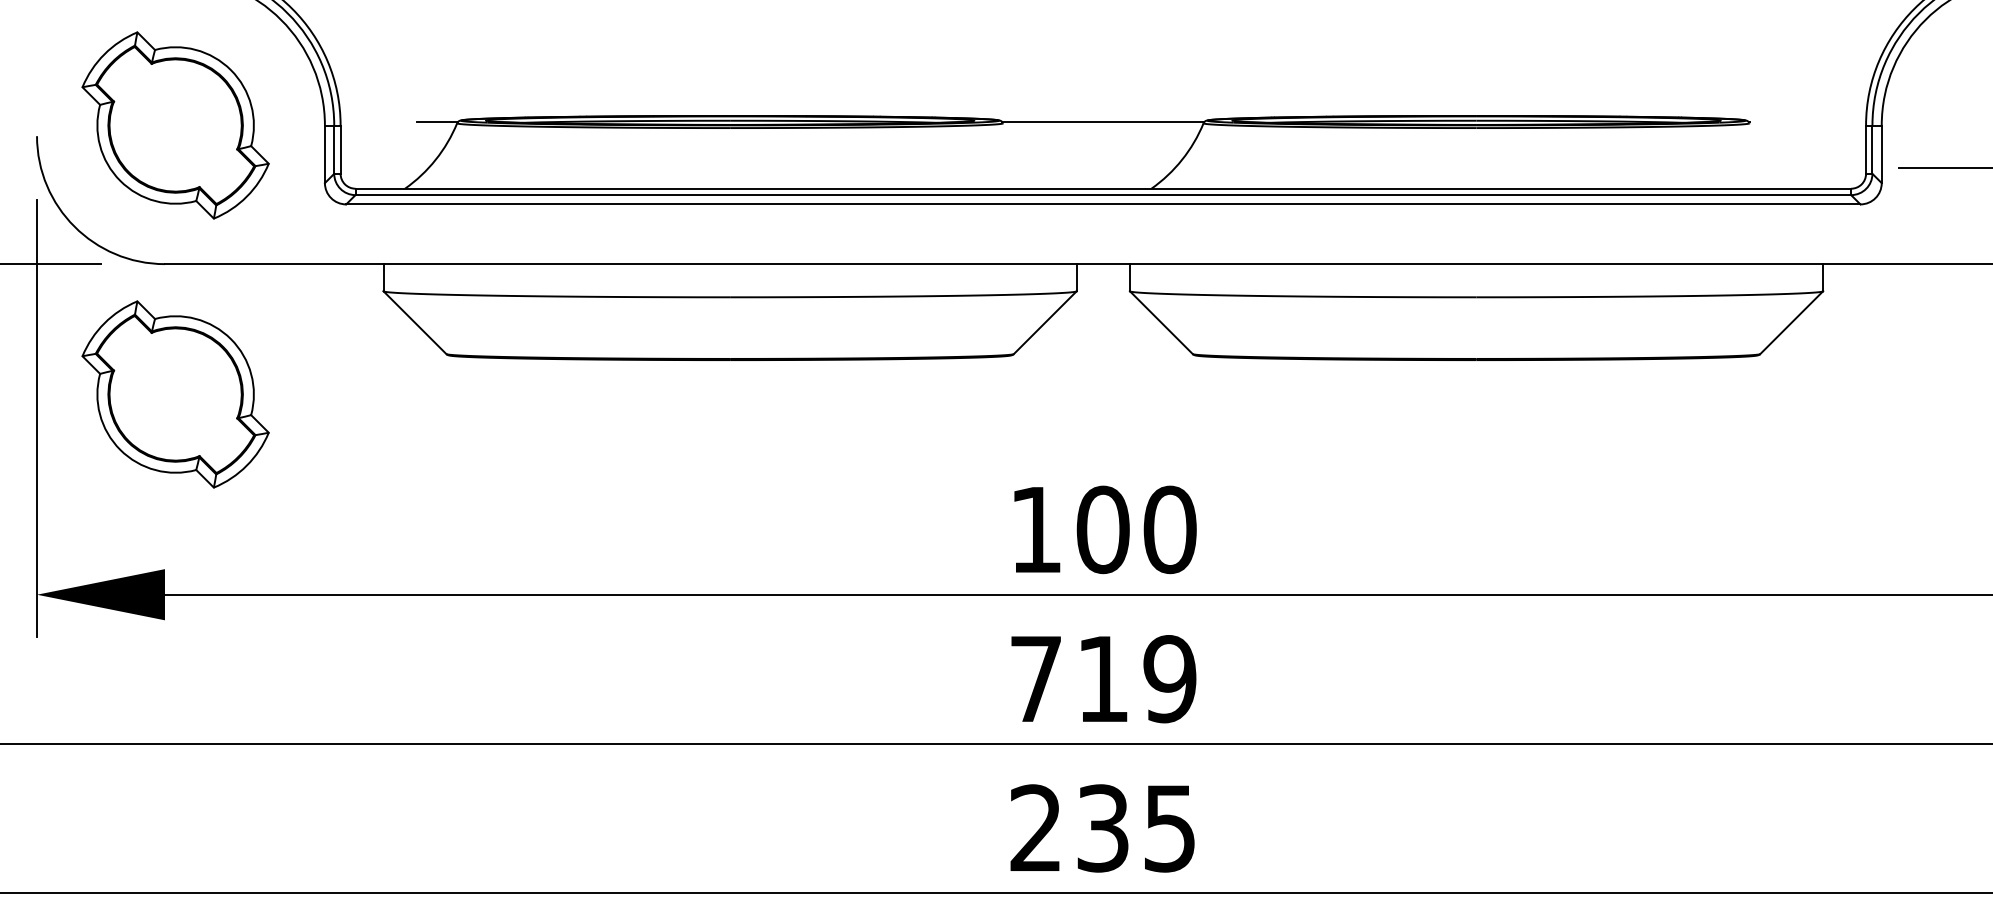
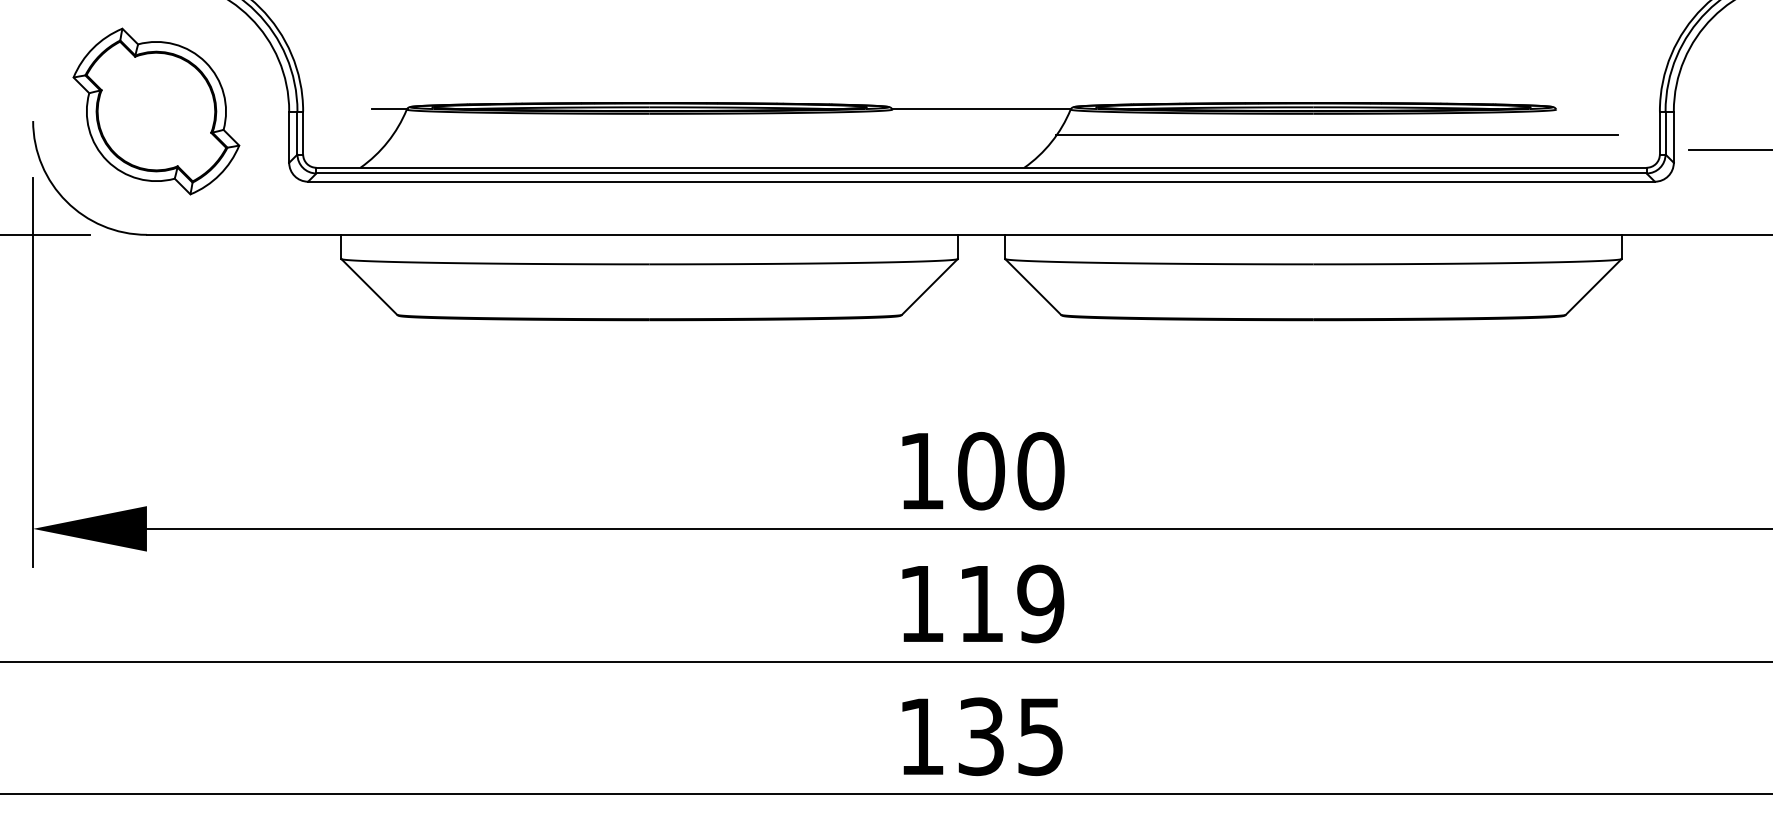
line: (1502, 152) -> (1336, 135), added
part: (175, 394) -> (156, 350), removed
text: (1035, 678) -> (921, 603), 719 -> 119
text: (1035, 827) -> (921, 735), 235 -> 135

